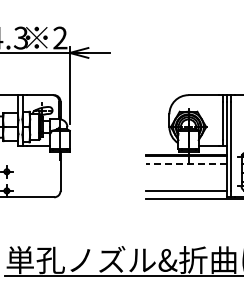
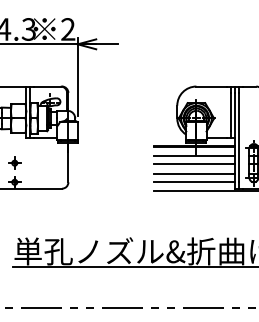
line: (186, 164) -> (194, 155), dashed -> solid
line: (185, 173) -> (193, 164), added
line: (185, 182) -> (193, 173), added

